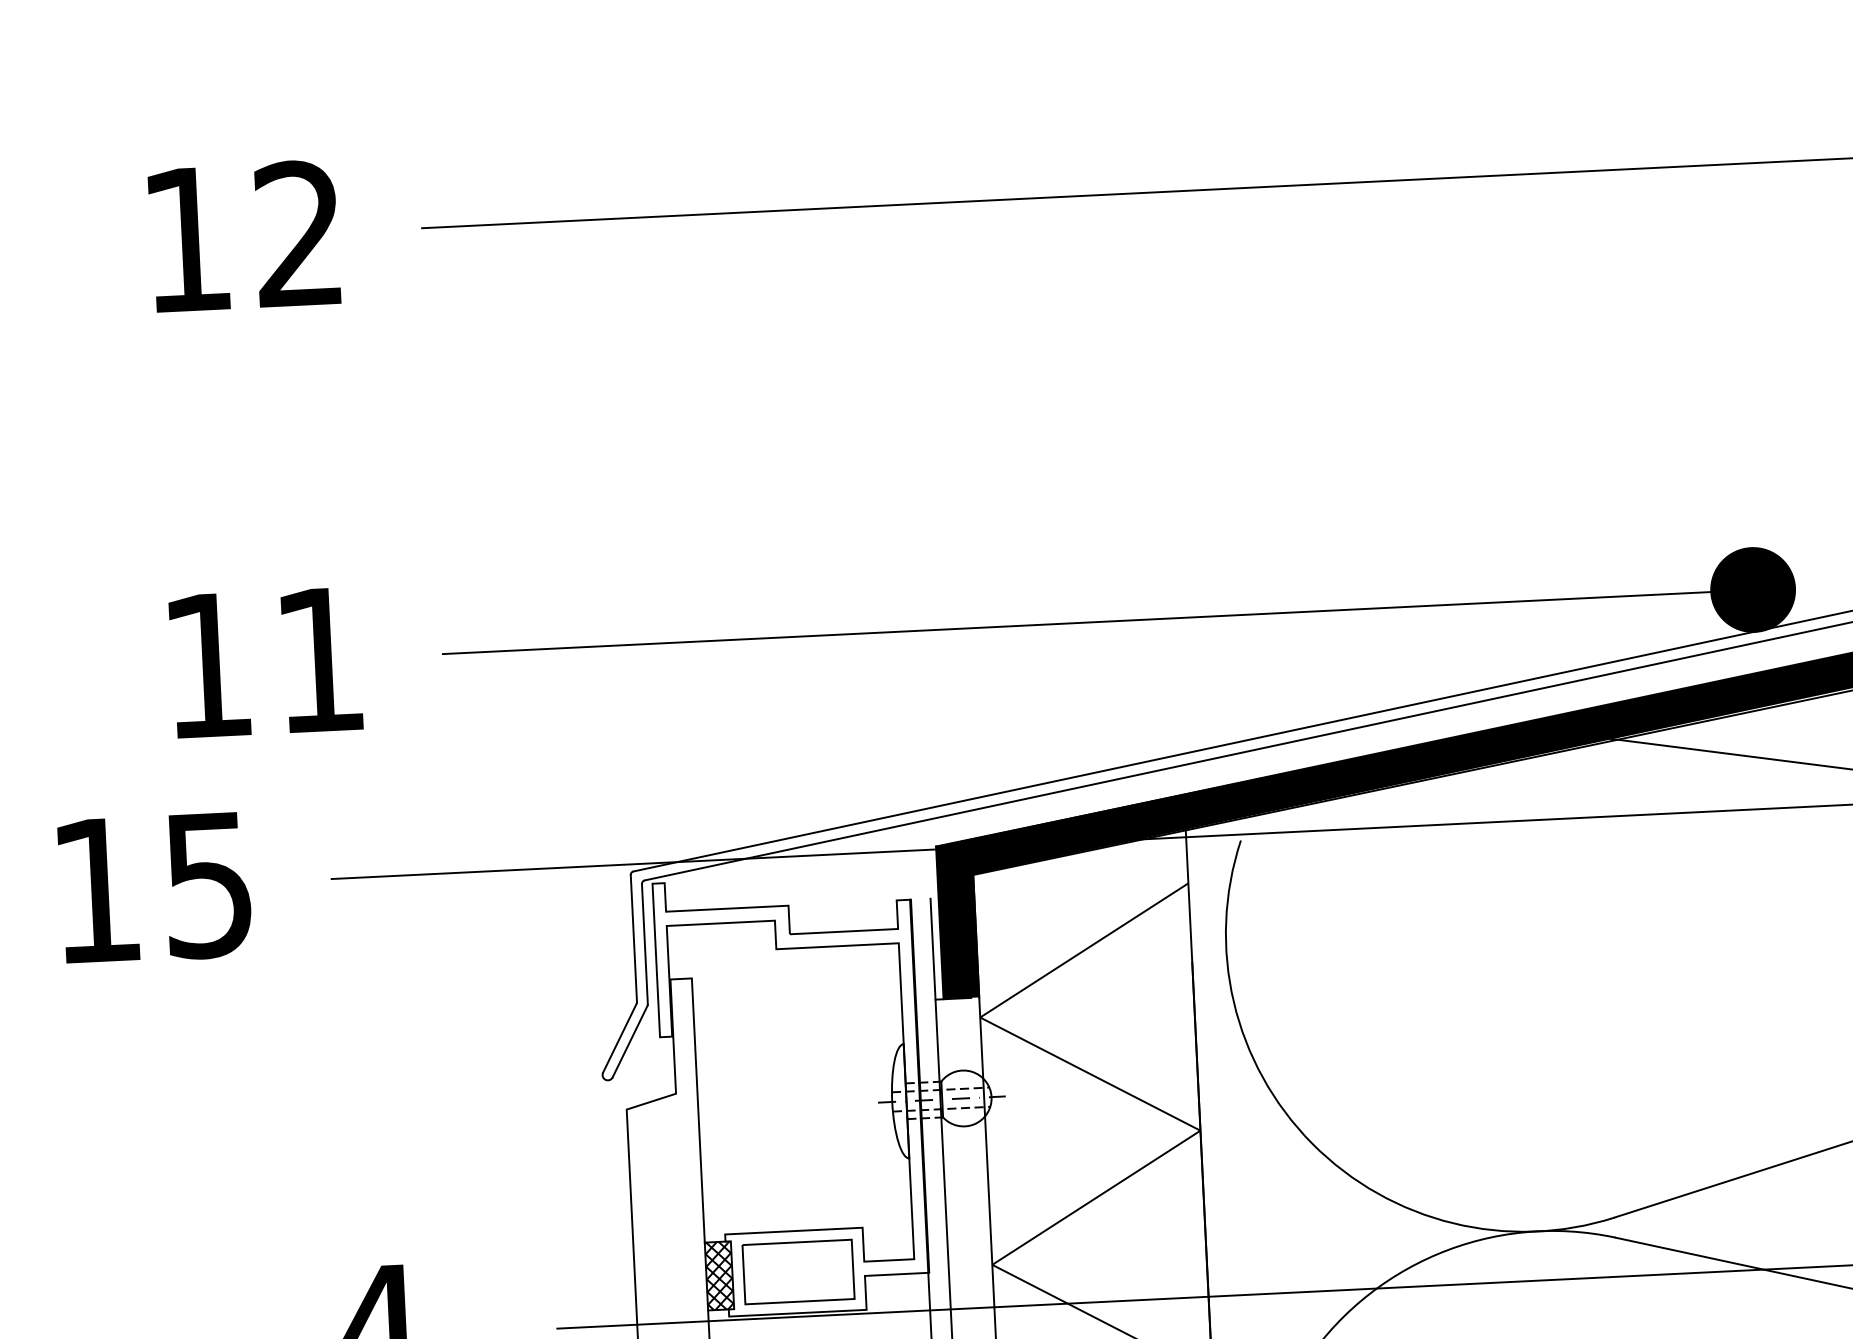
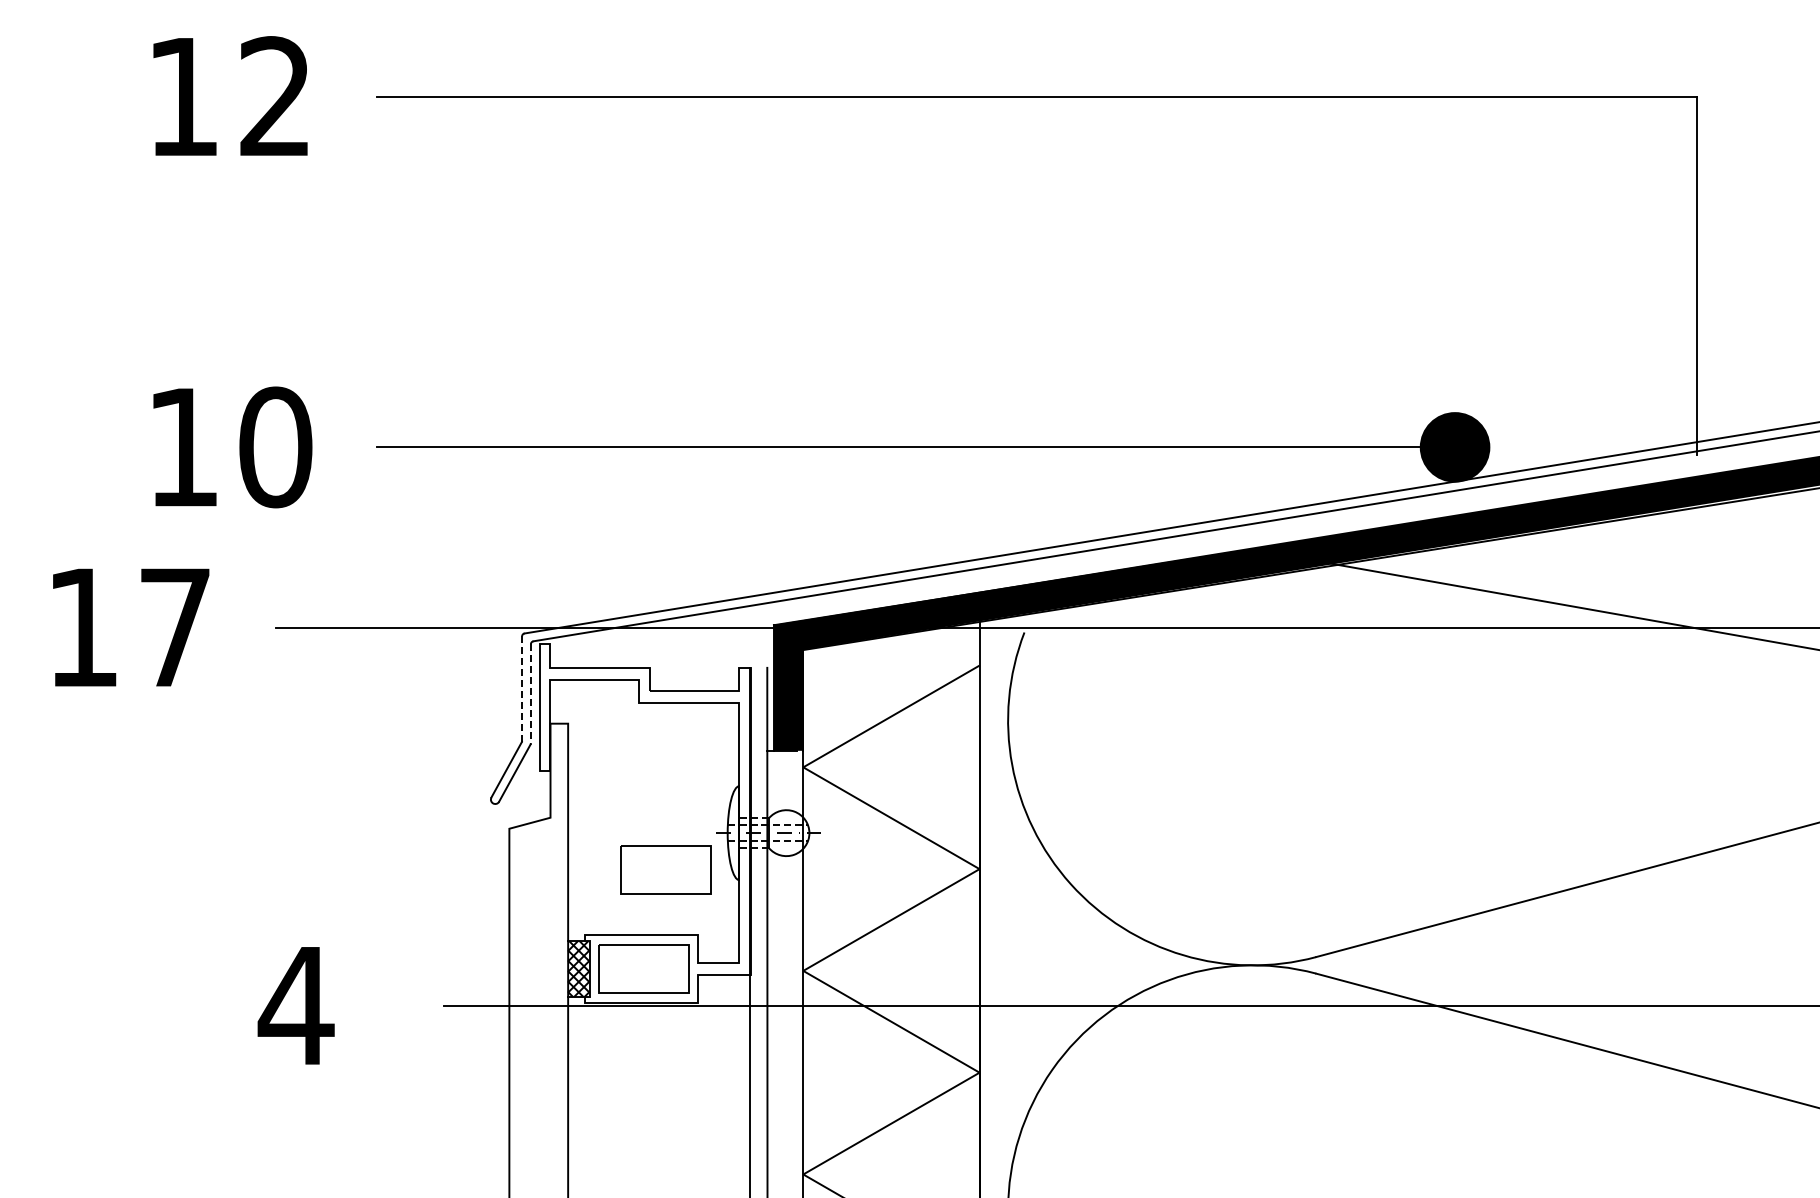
text: (319, 660) -> (275, 447), 11 -> 10
text: (207, 886) -> (174, 628), 15 -> 17
line: (634, 939) -> (522, 689), solid -> dashed
line: (644, 945) -> (530, 694), solid -> dashed
part: (818, 1149) -> (665, 869), added

